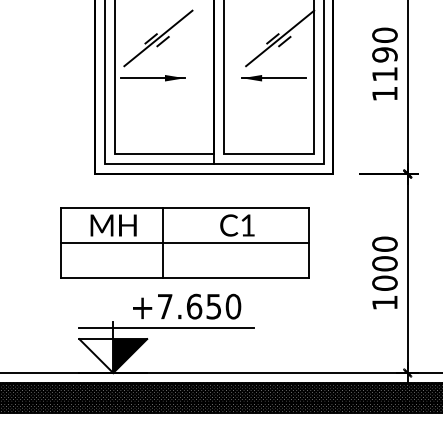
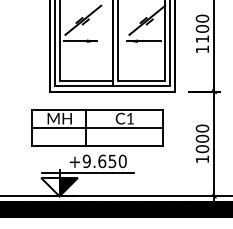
text: (384, 54) -> (202, 28), 1190 -> 1100
text: (164, 306) -> (86, 161), +7.650 -> +9.650

